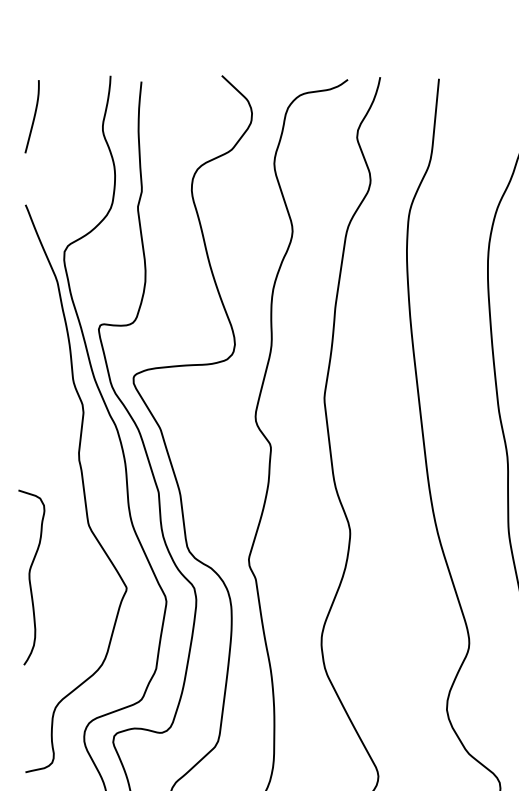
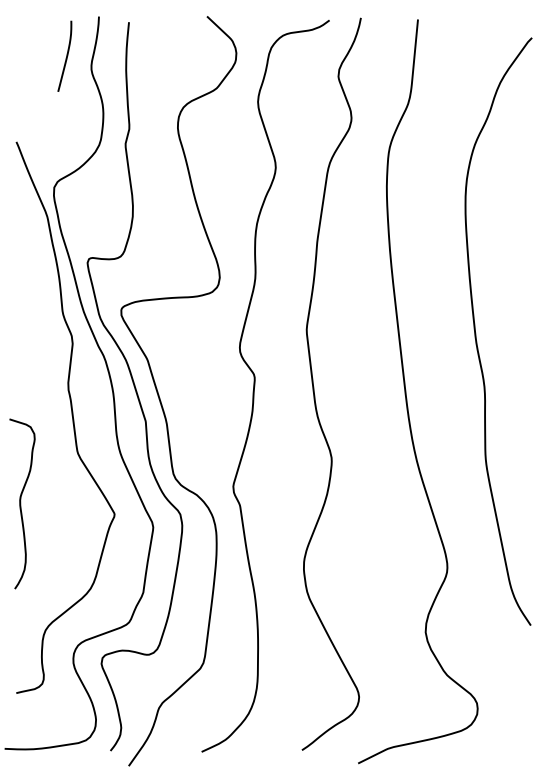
curve: (33, 115) -> (66, 55), moved

